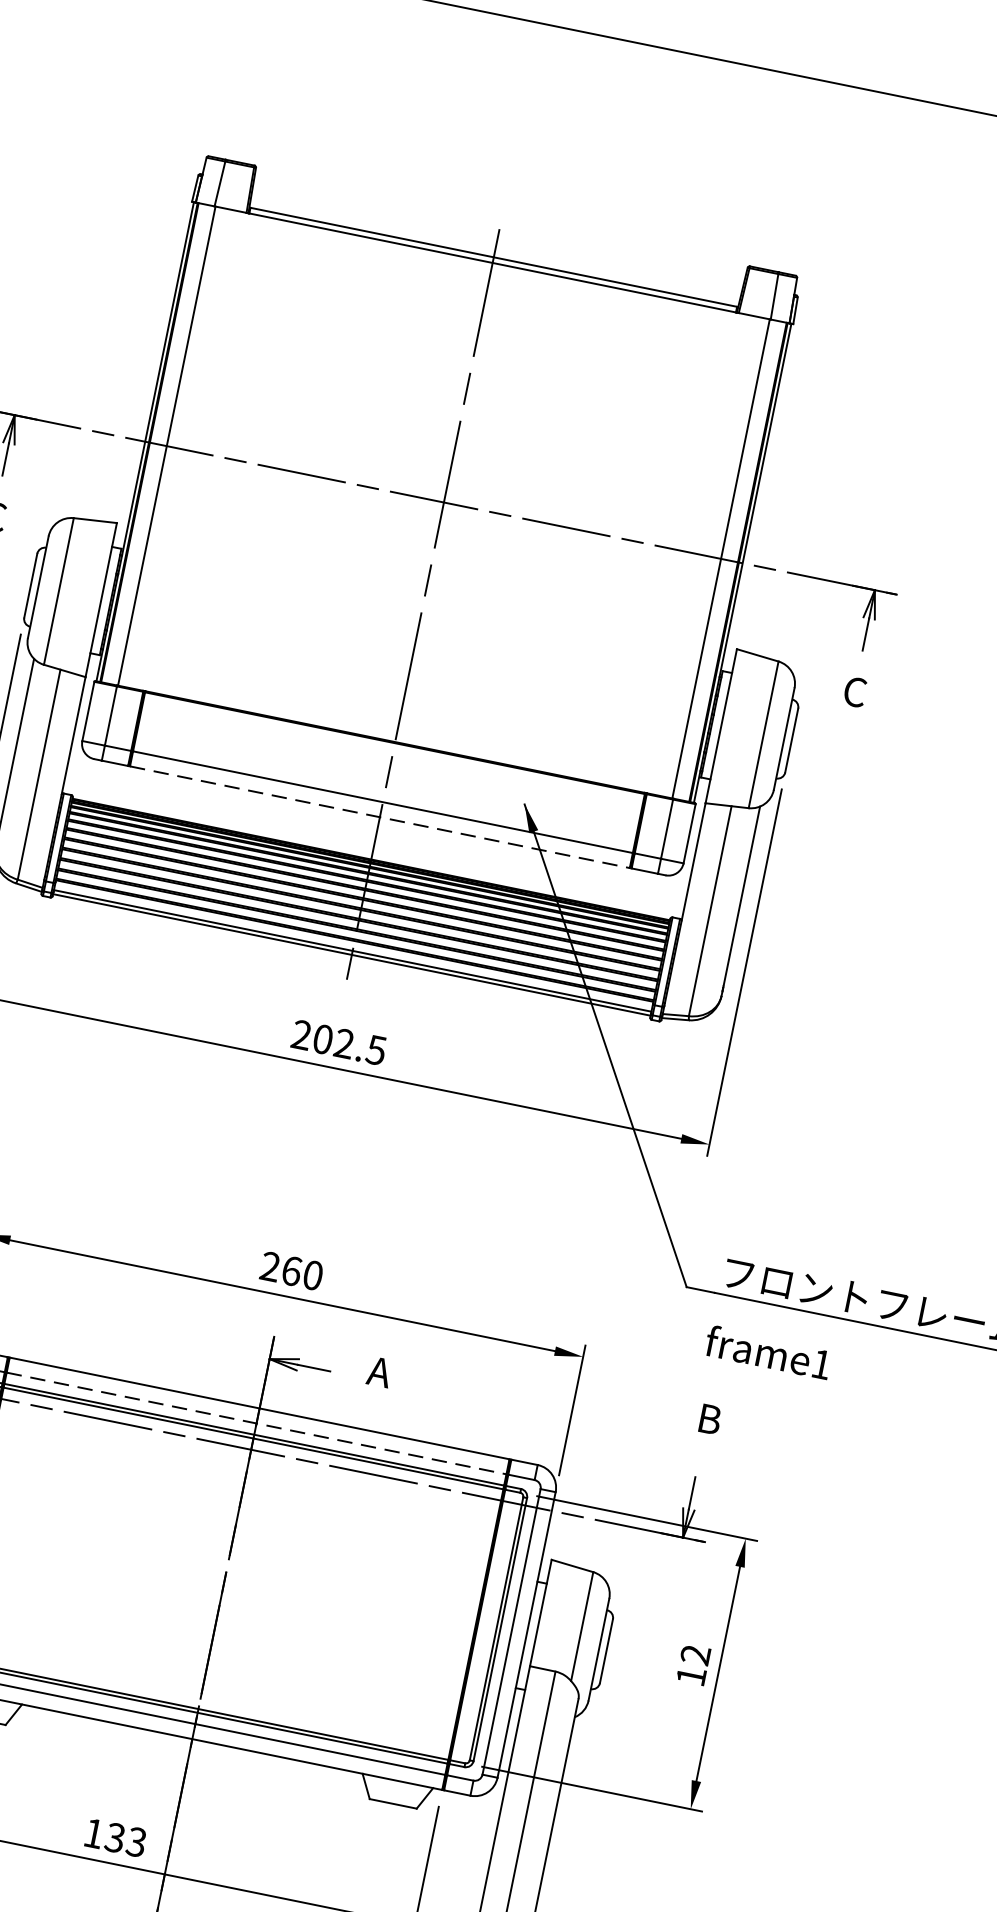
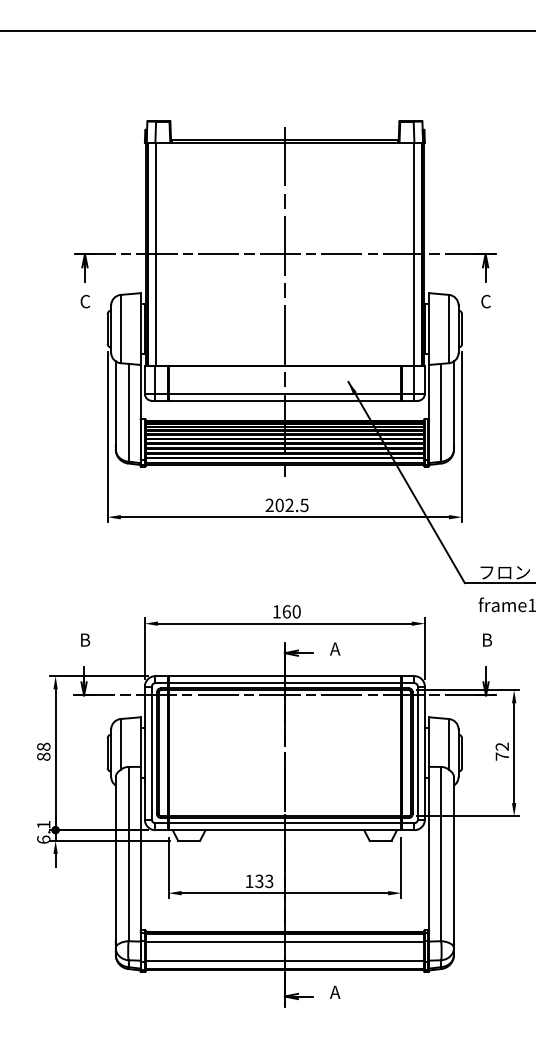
line: (381, 816) -> (285, 400), dashed -> solid
text: (269, 1265) -> (276, 611), 260 -> 160
line: (257, 1424) -> (285, 683), dashed -> solid
text: (689, 1675) -> (501, 756), 12 -> 72

